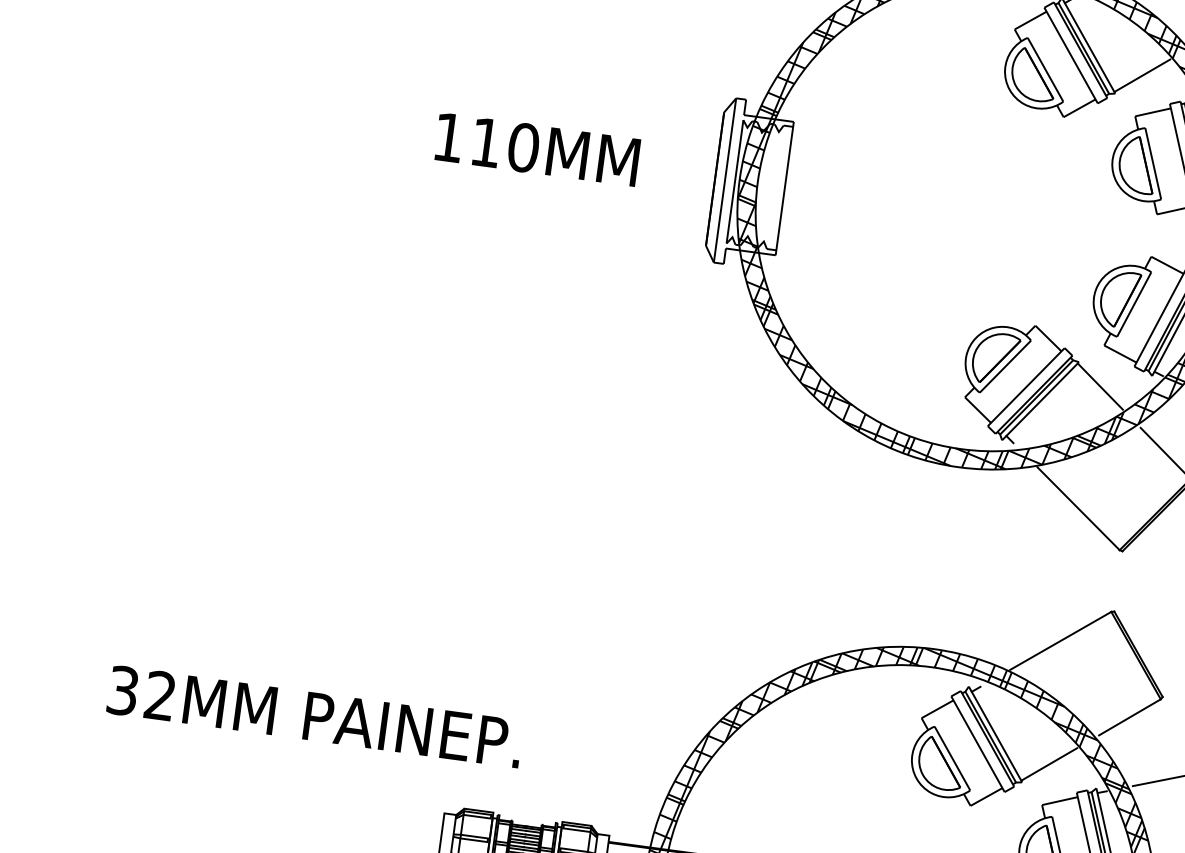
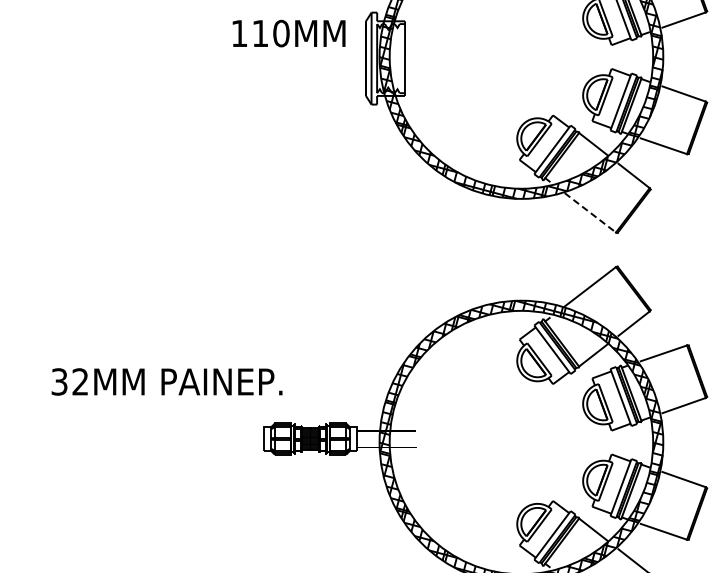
text: (536, 149) -> (288, 33), moved
line: (1078, 510) -> (590, 213), solid -> dashed
text: (314, 715) -> (166, 381), moved

